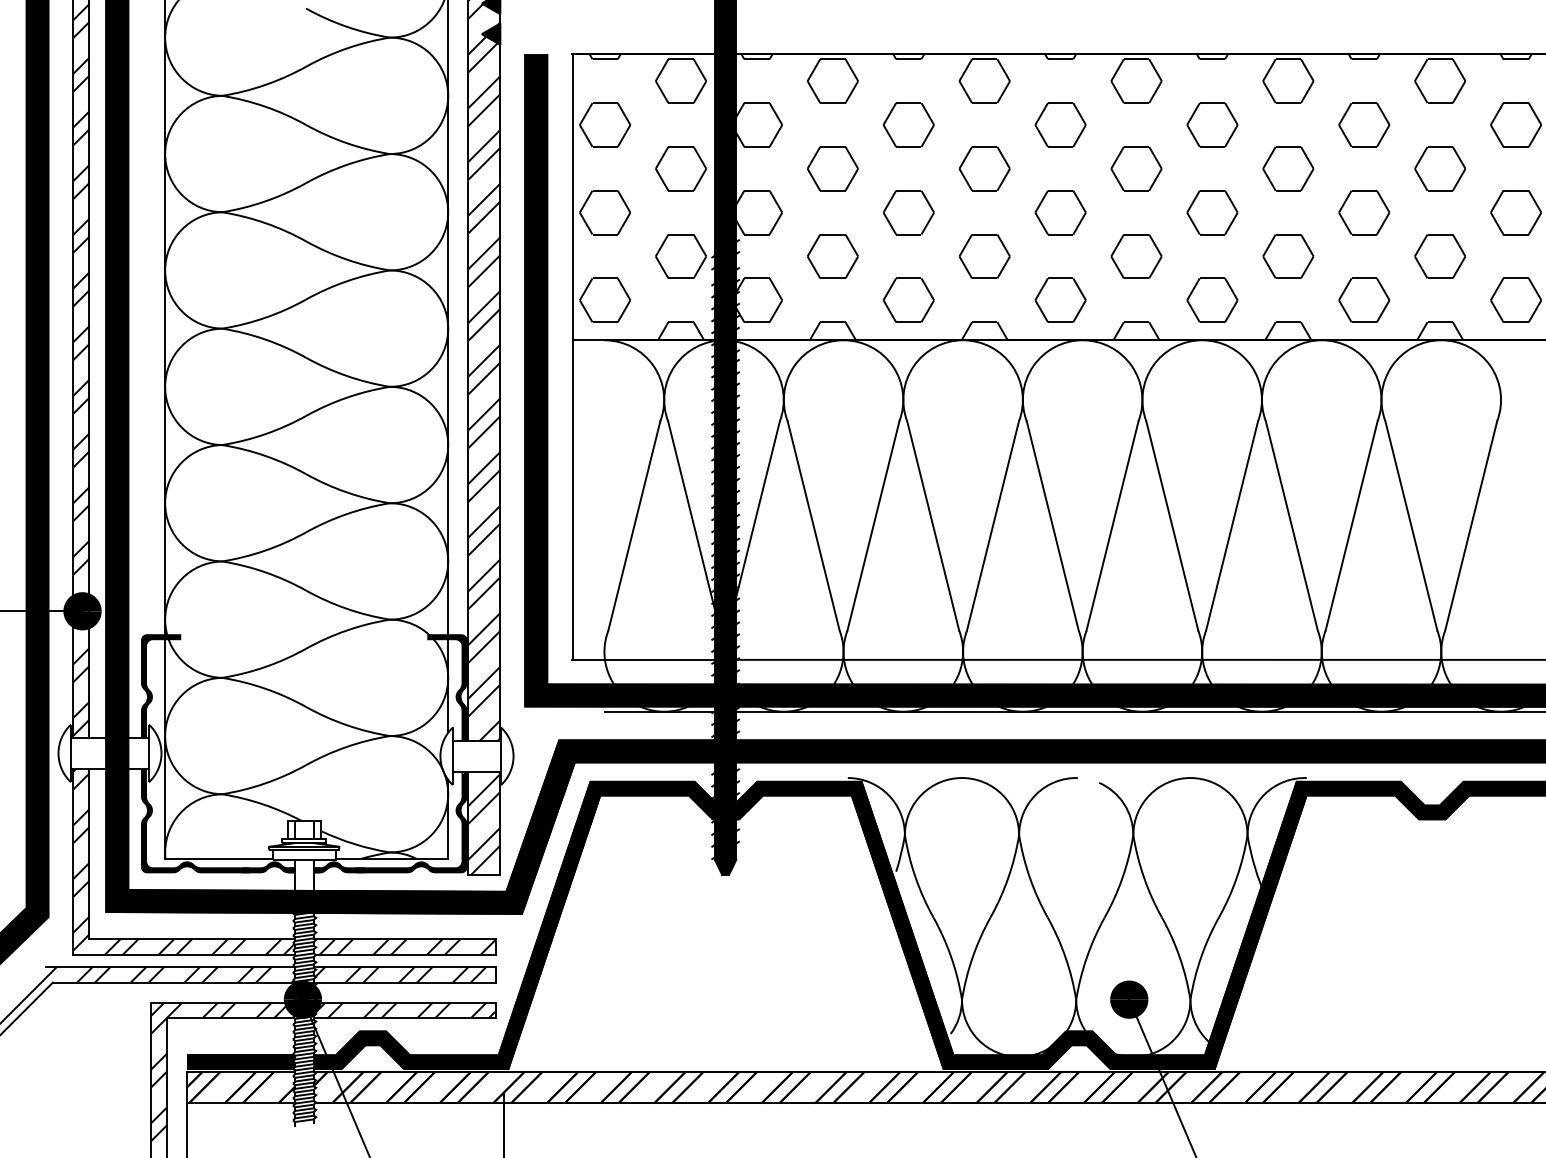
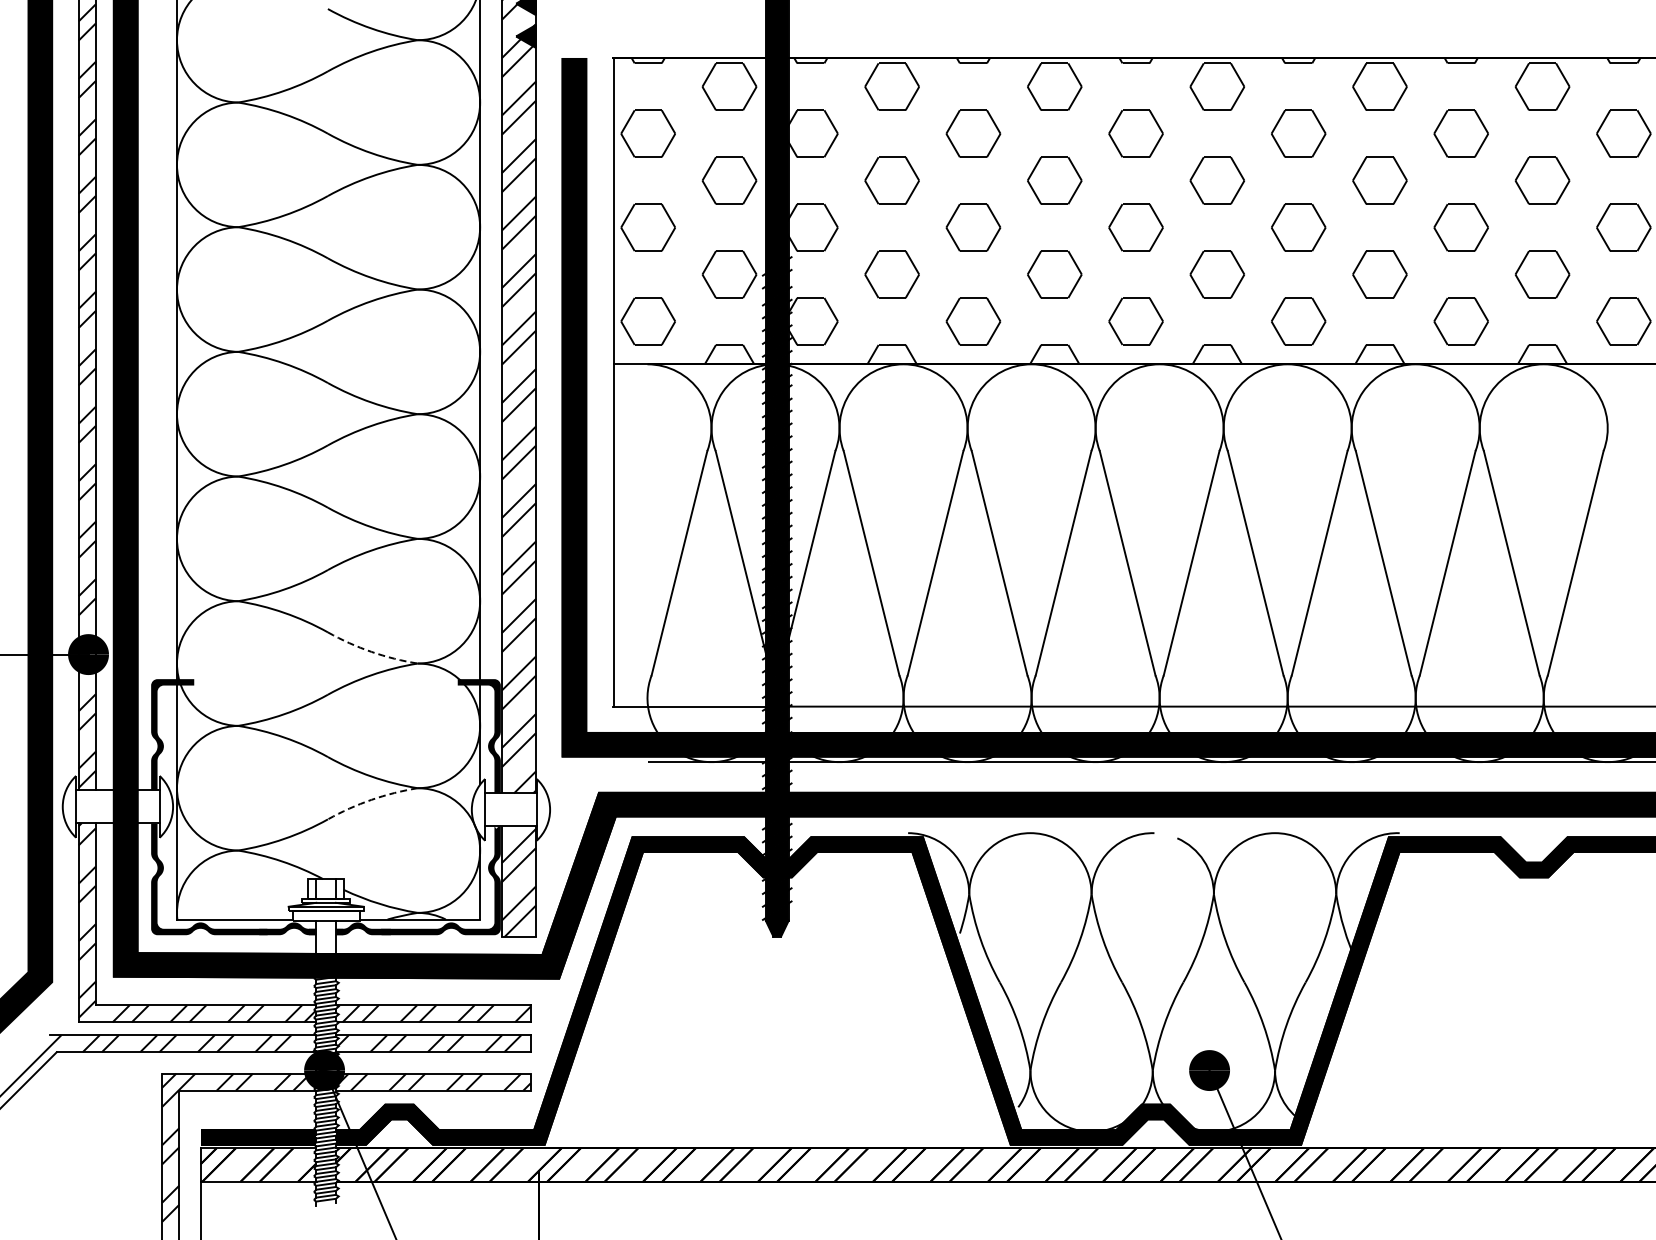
arc: (346, 608) -> (371, 651), solid -> dashed
arc: (346, 746) -> (371, 799), solid -> dashed

